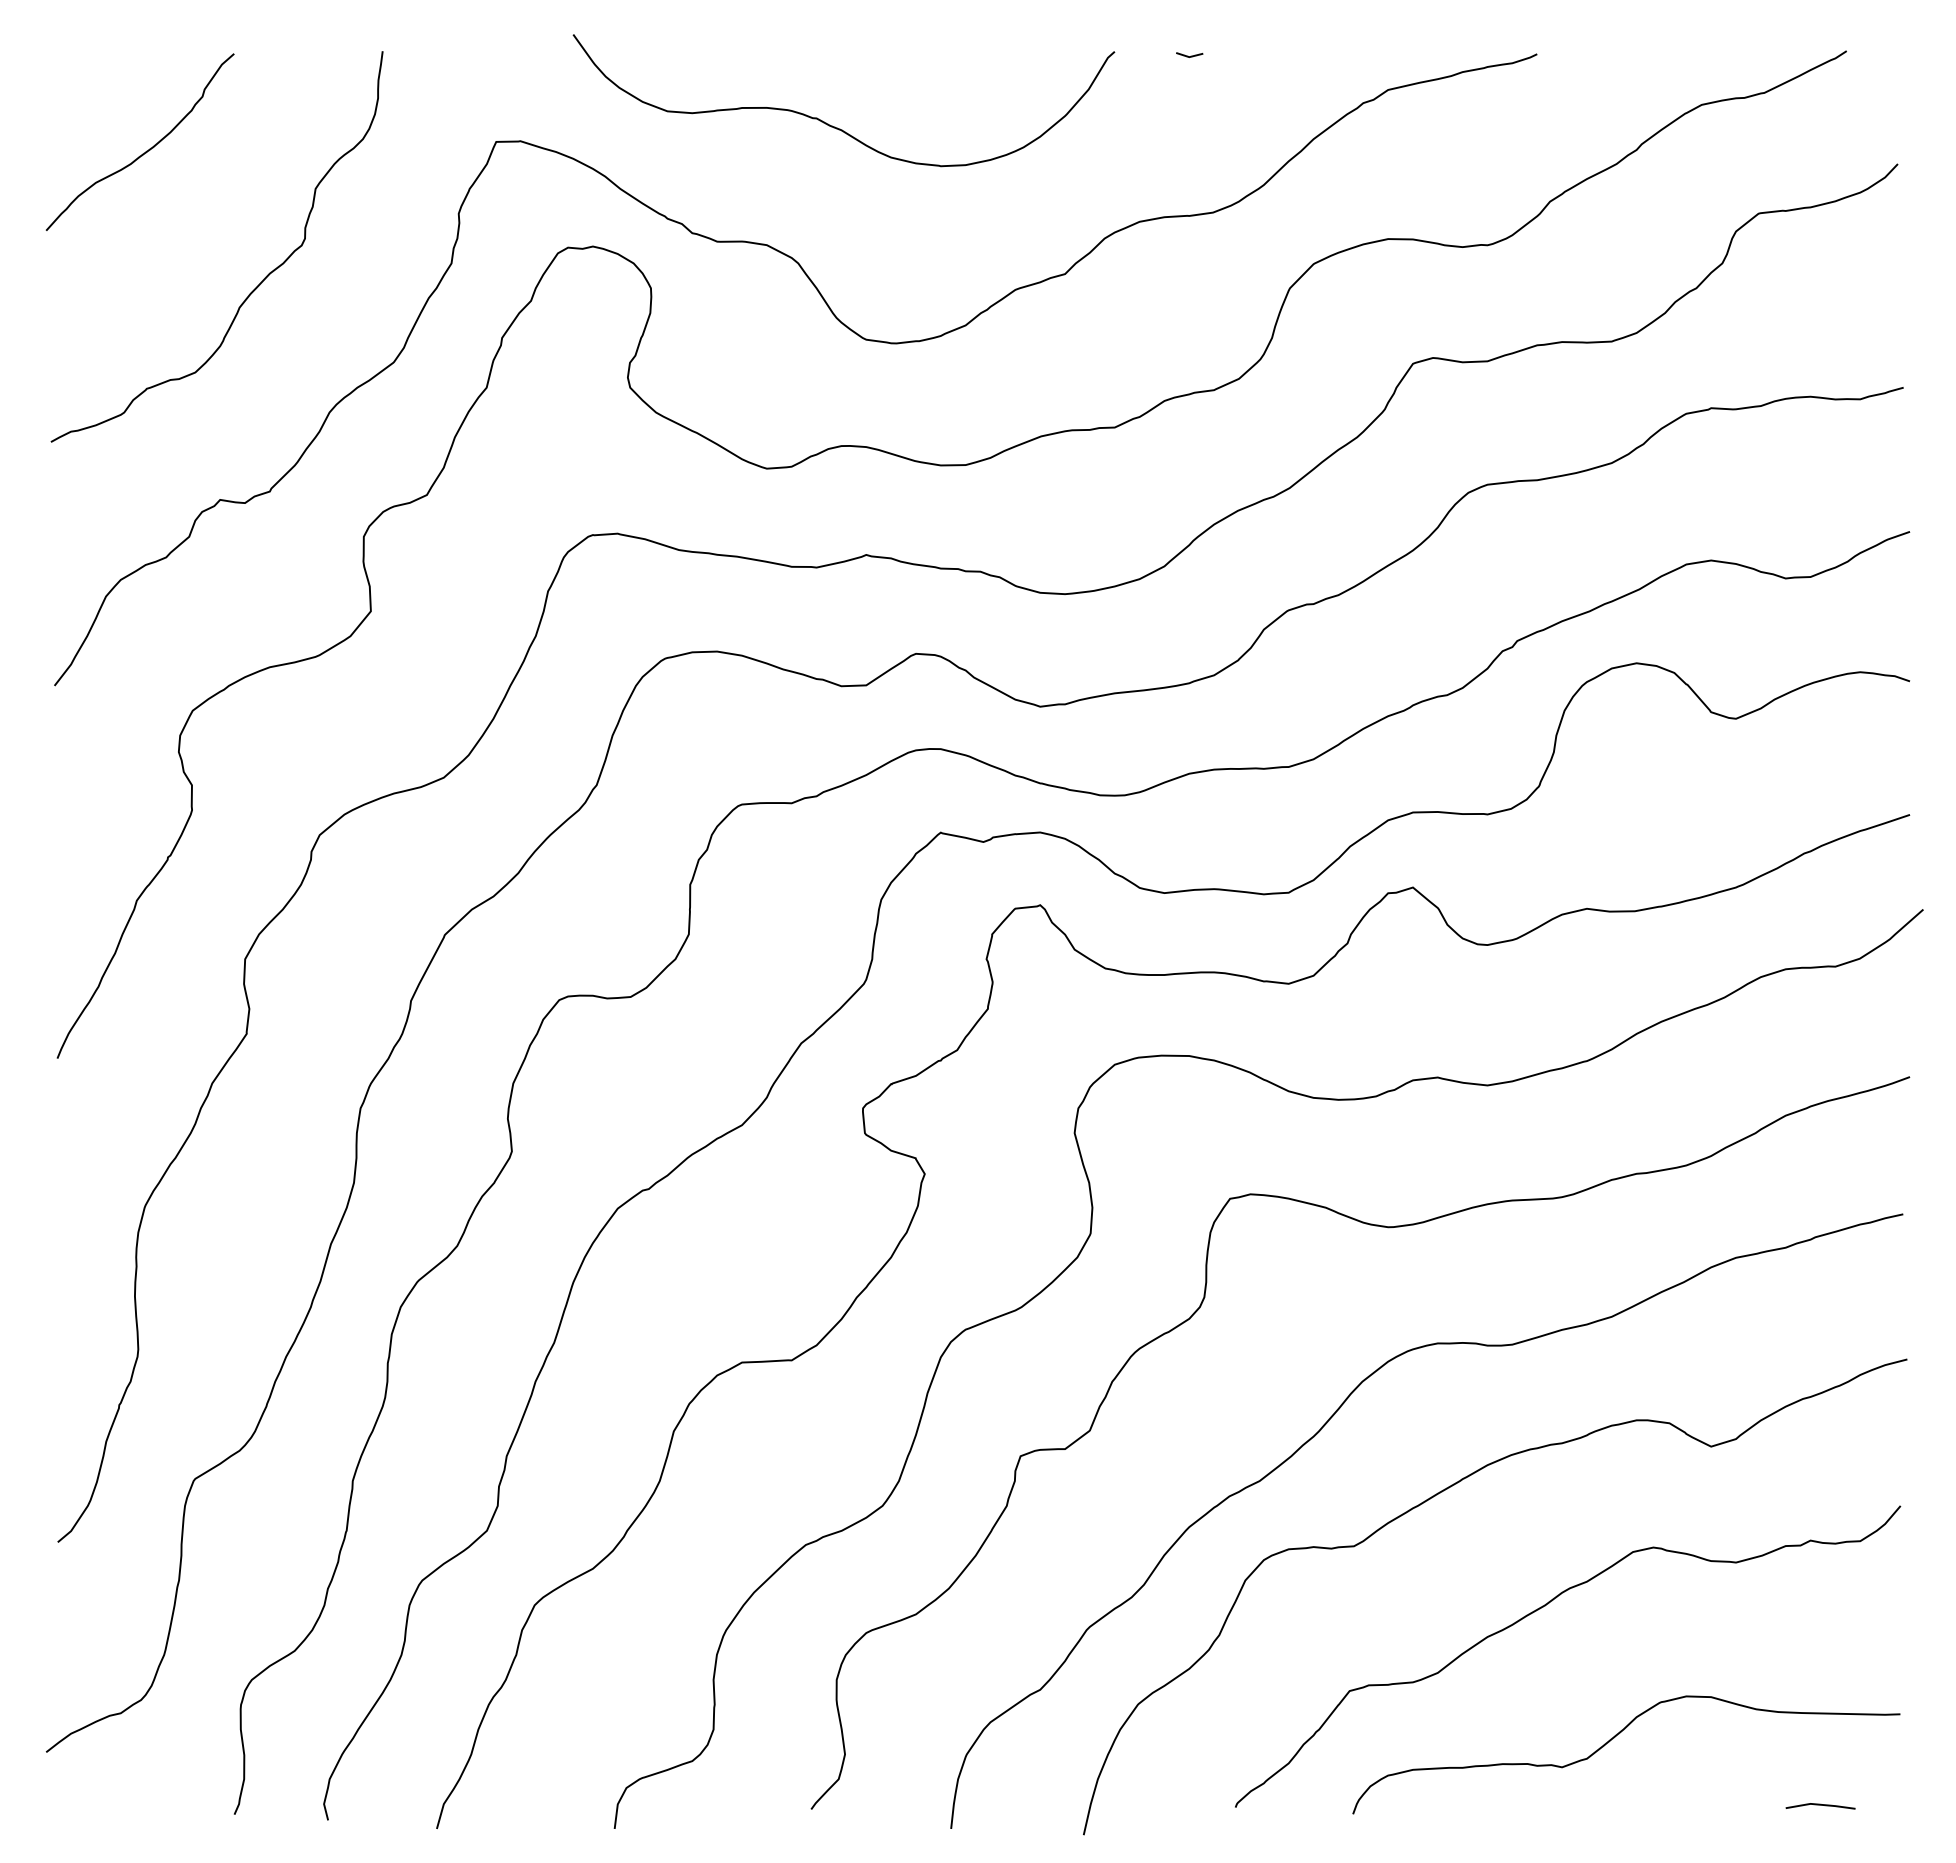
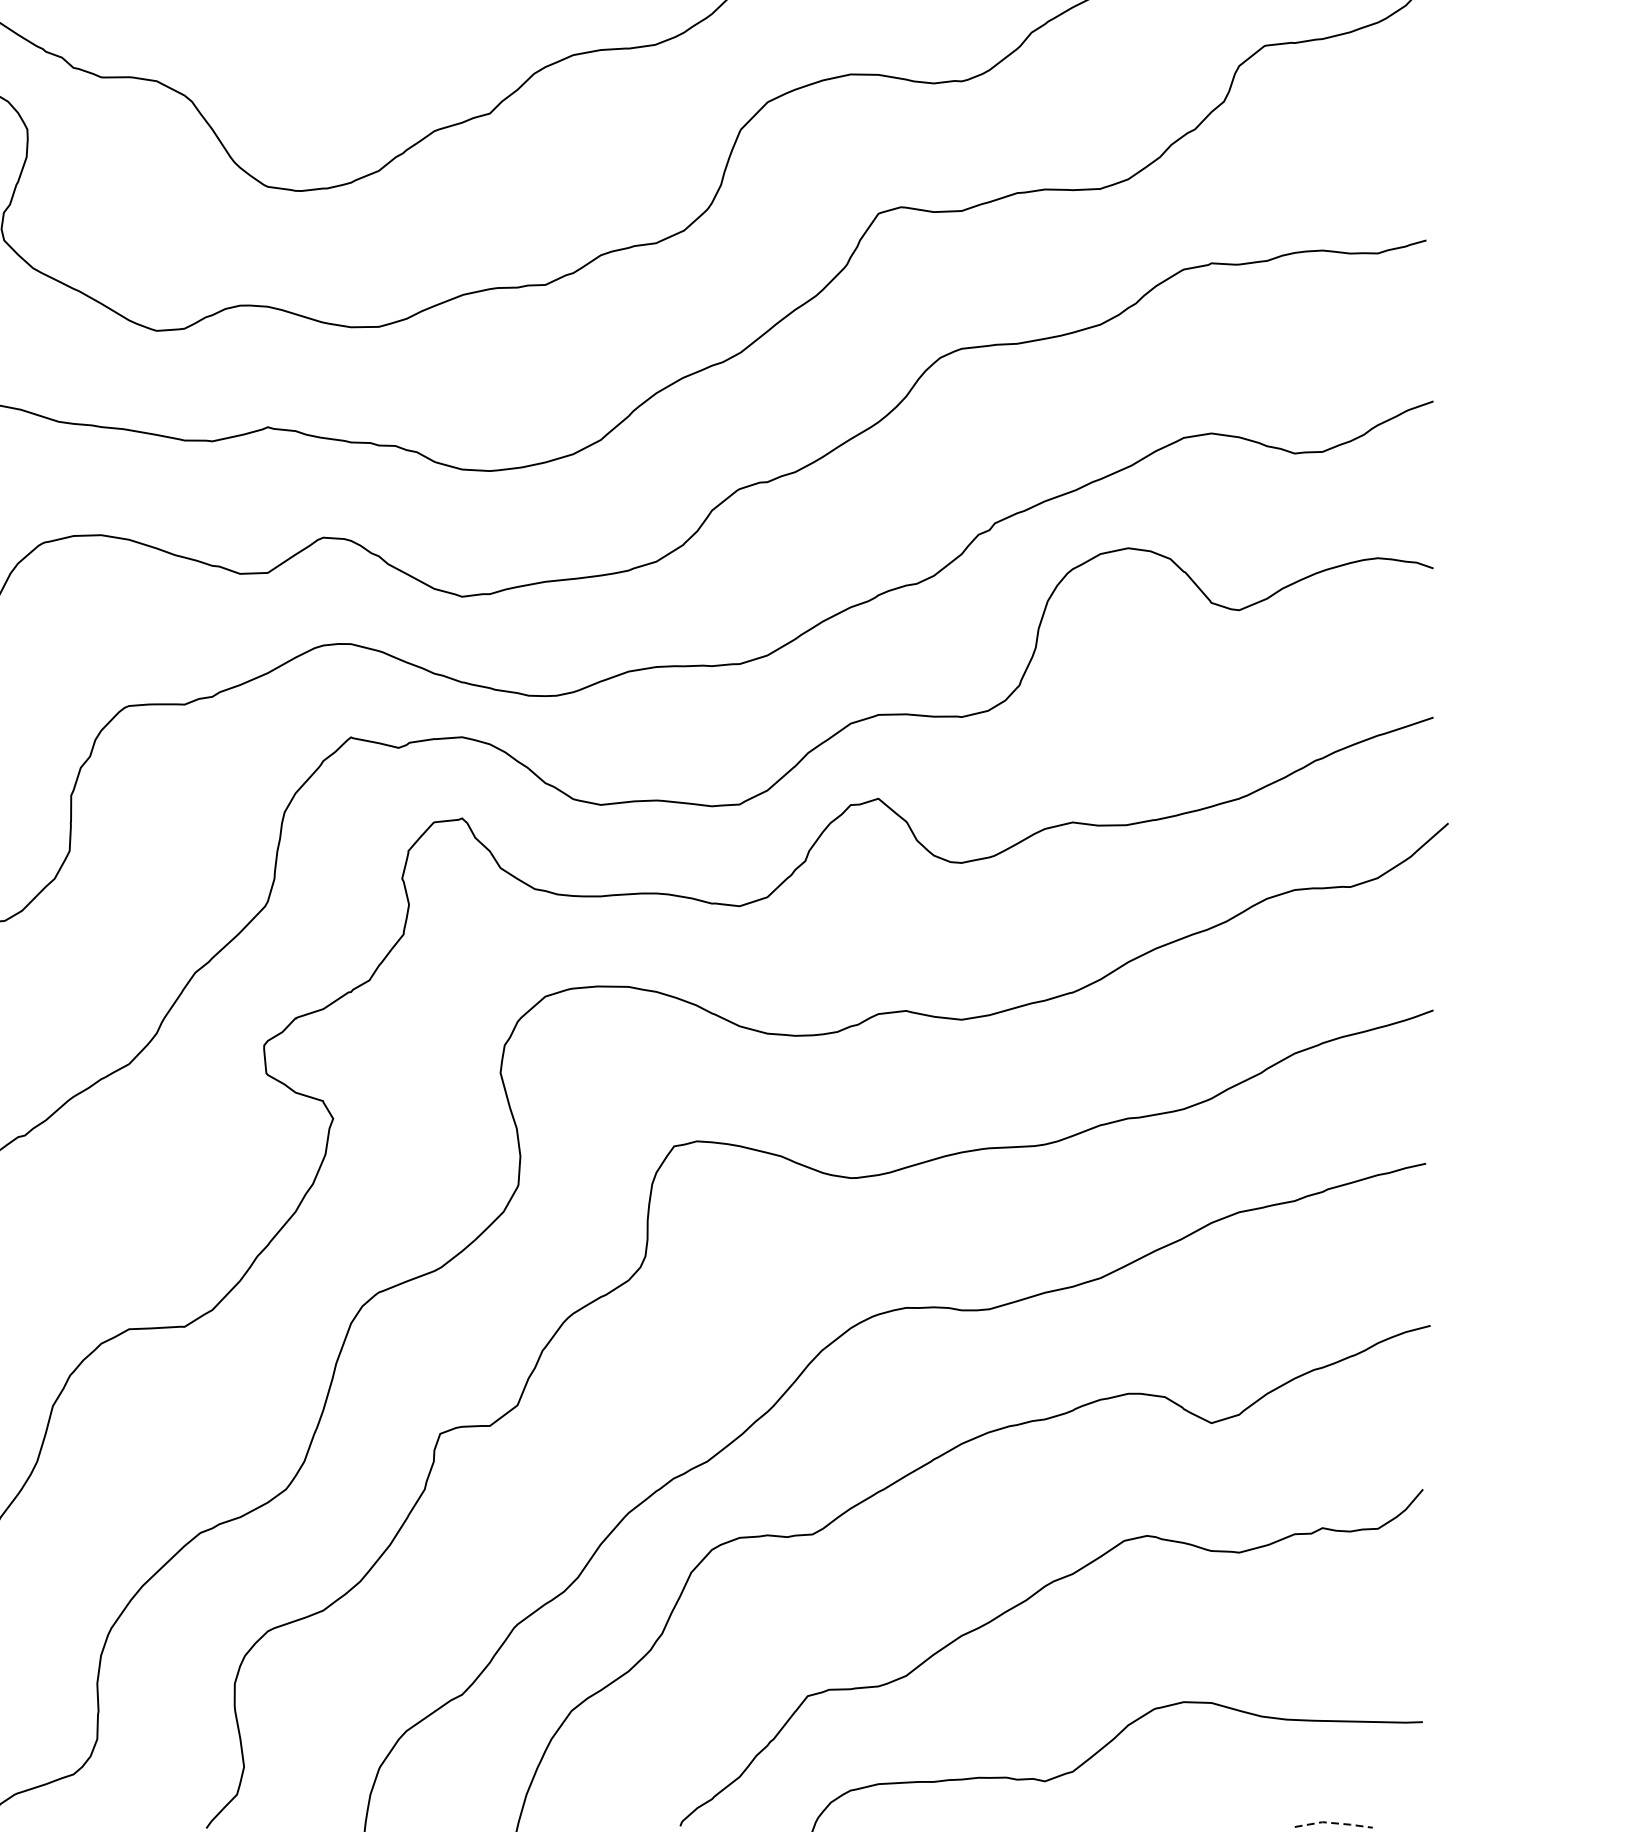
line: (1820, 1804) -> (1333, 1822), solid -> dashed

